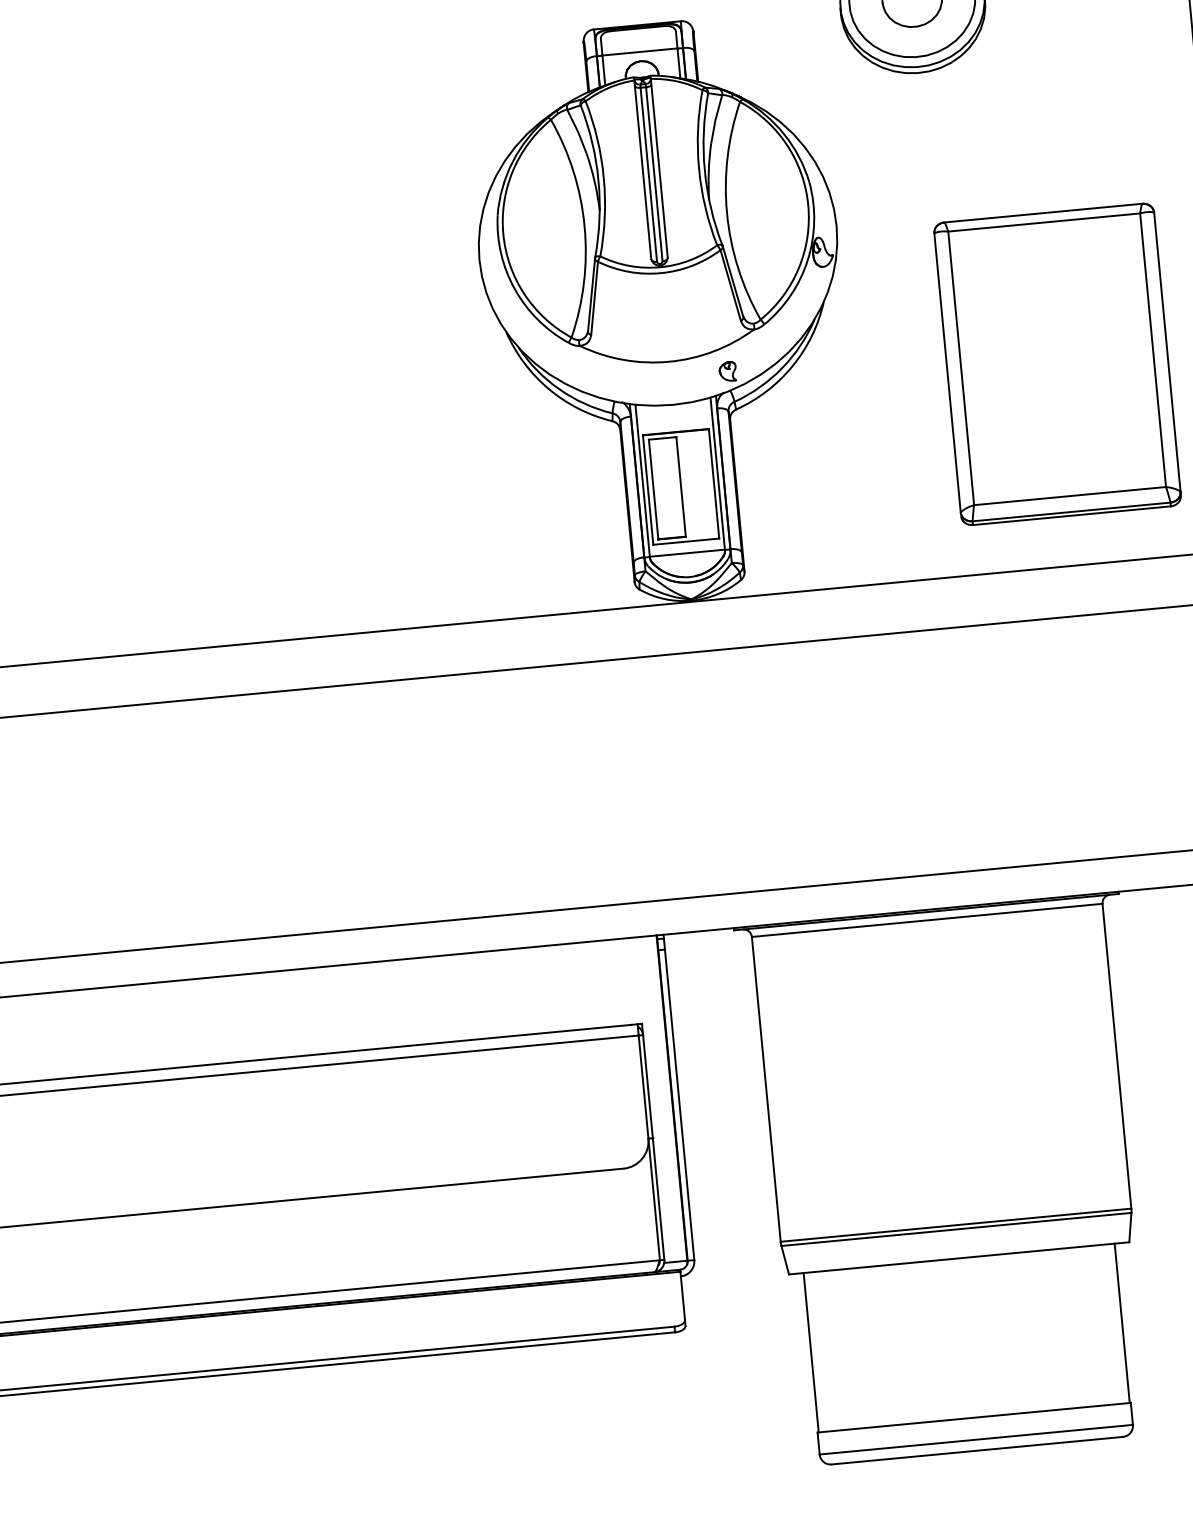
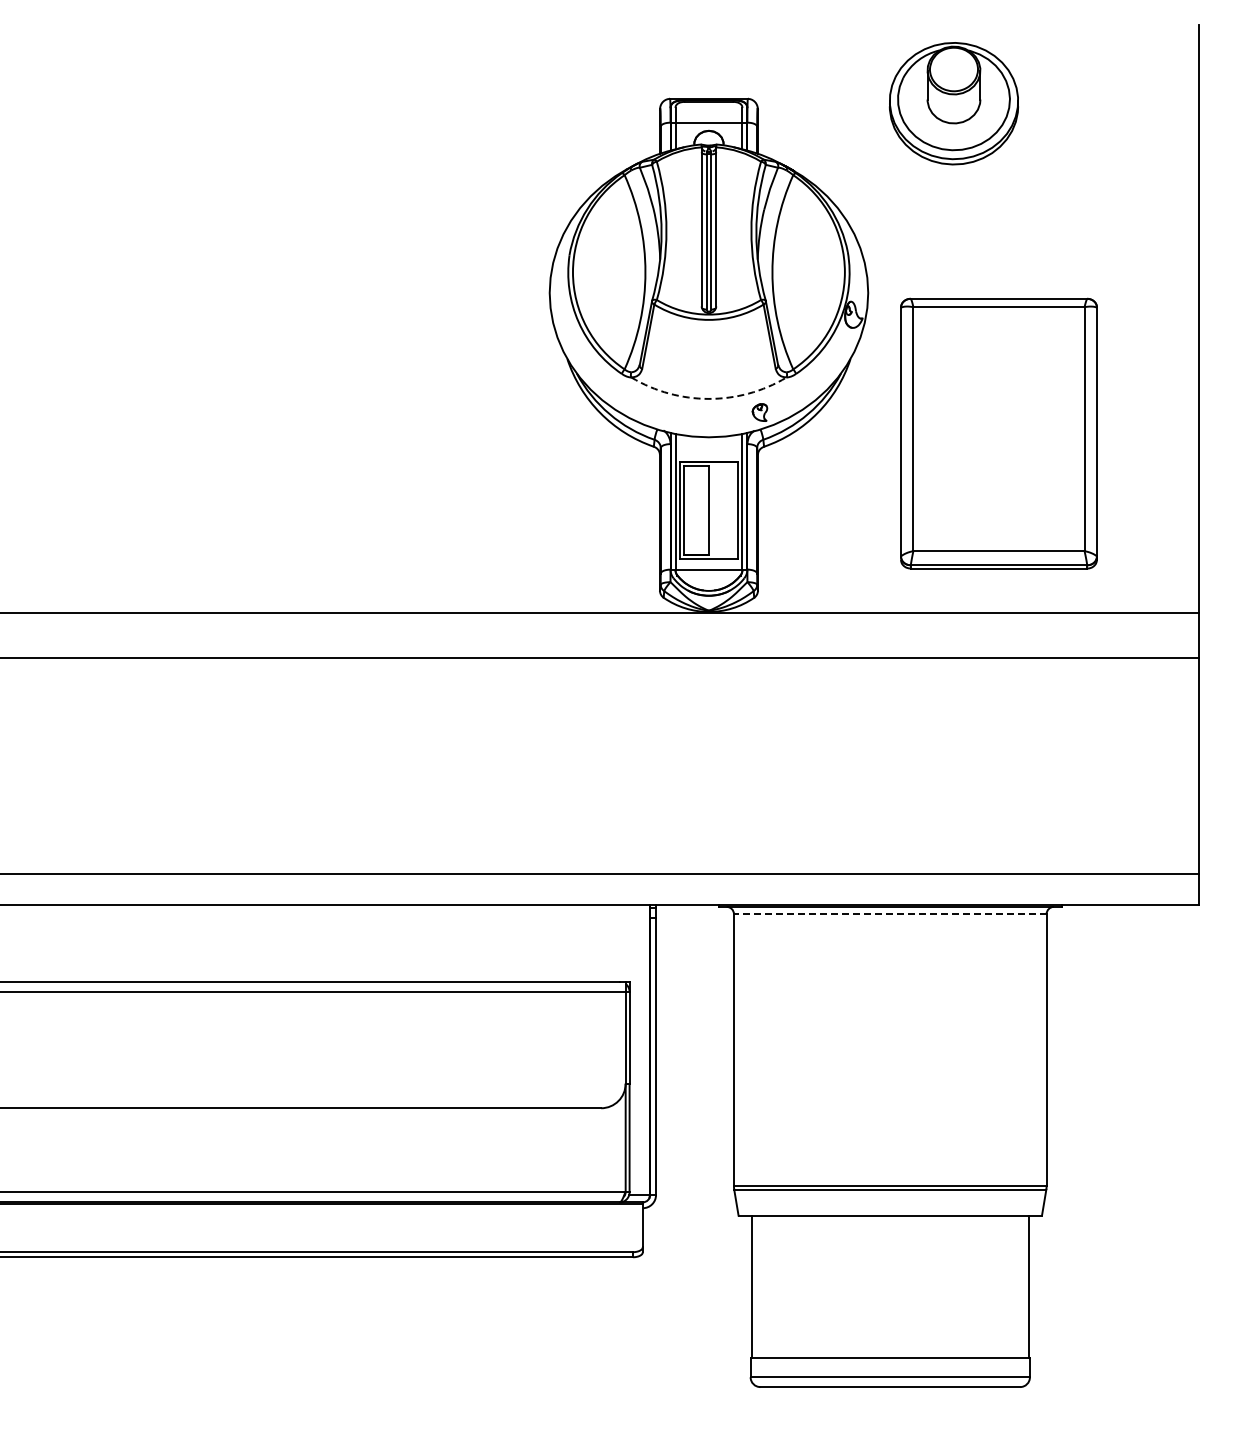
arc: (668, 361) -> (708, 398), solid -> dashed
part: (1057, 364) -> (998, 433), moved
line: (926, 920) -> (889, 914), solid -> dashed

